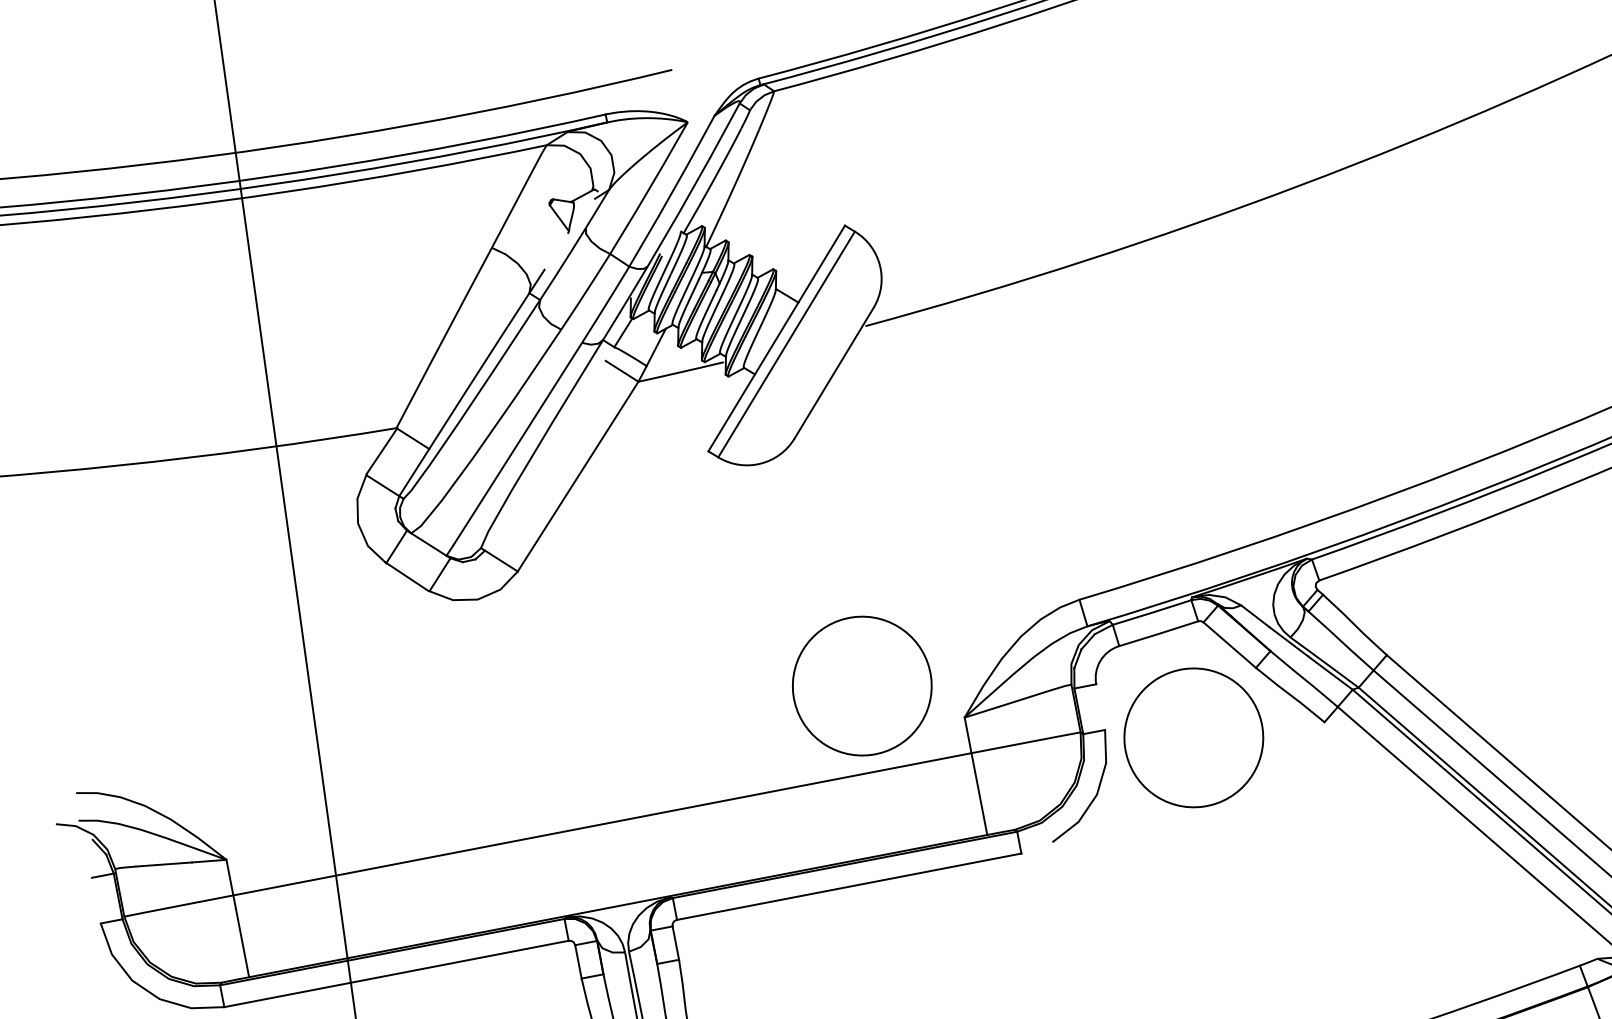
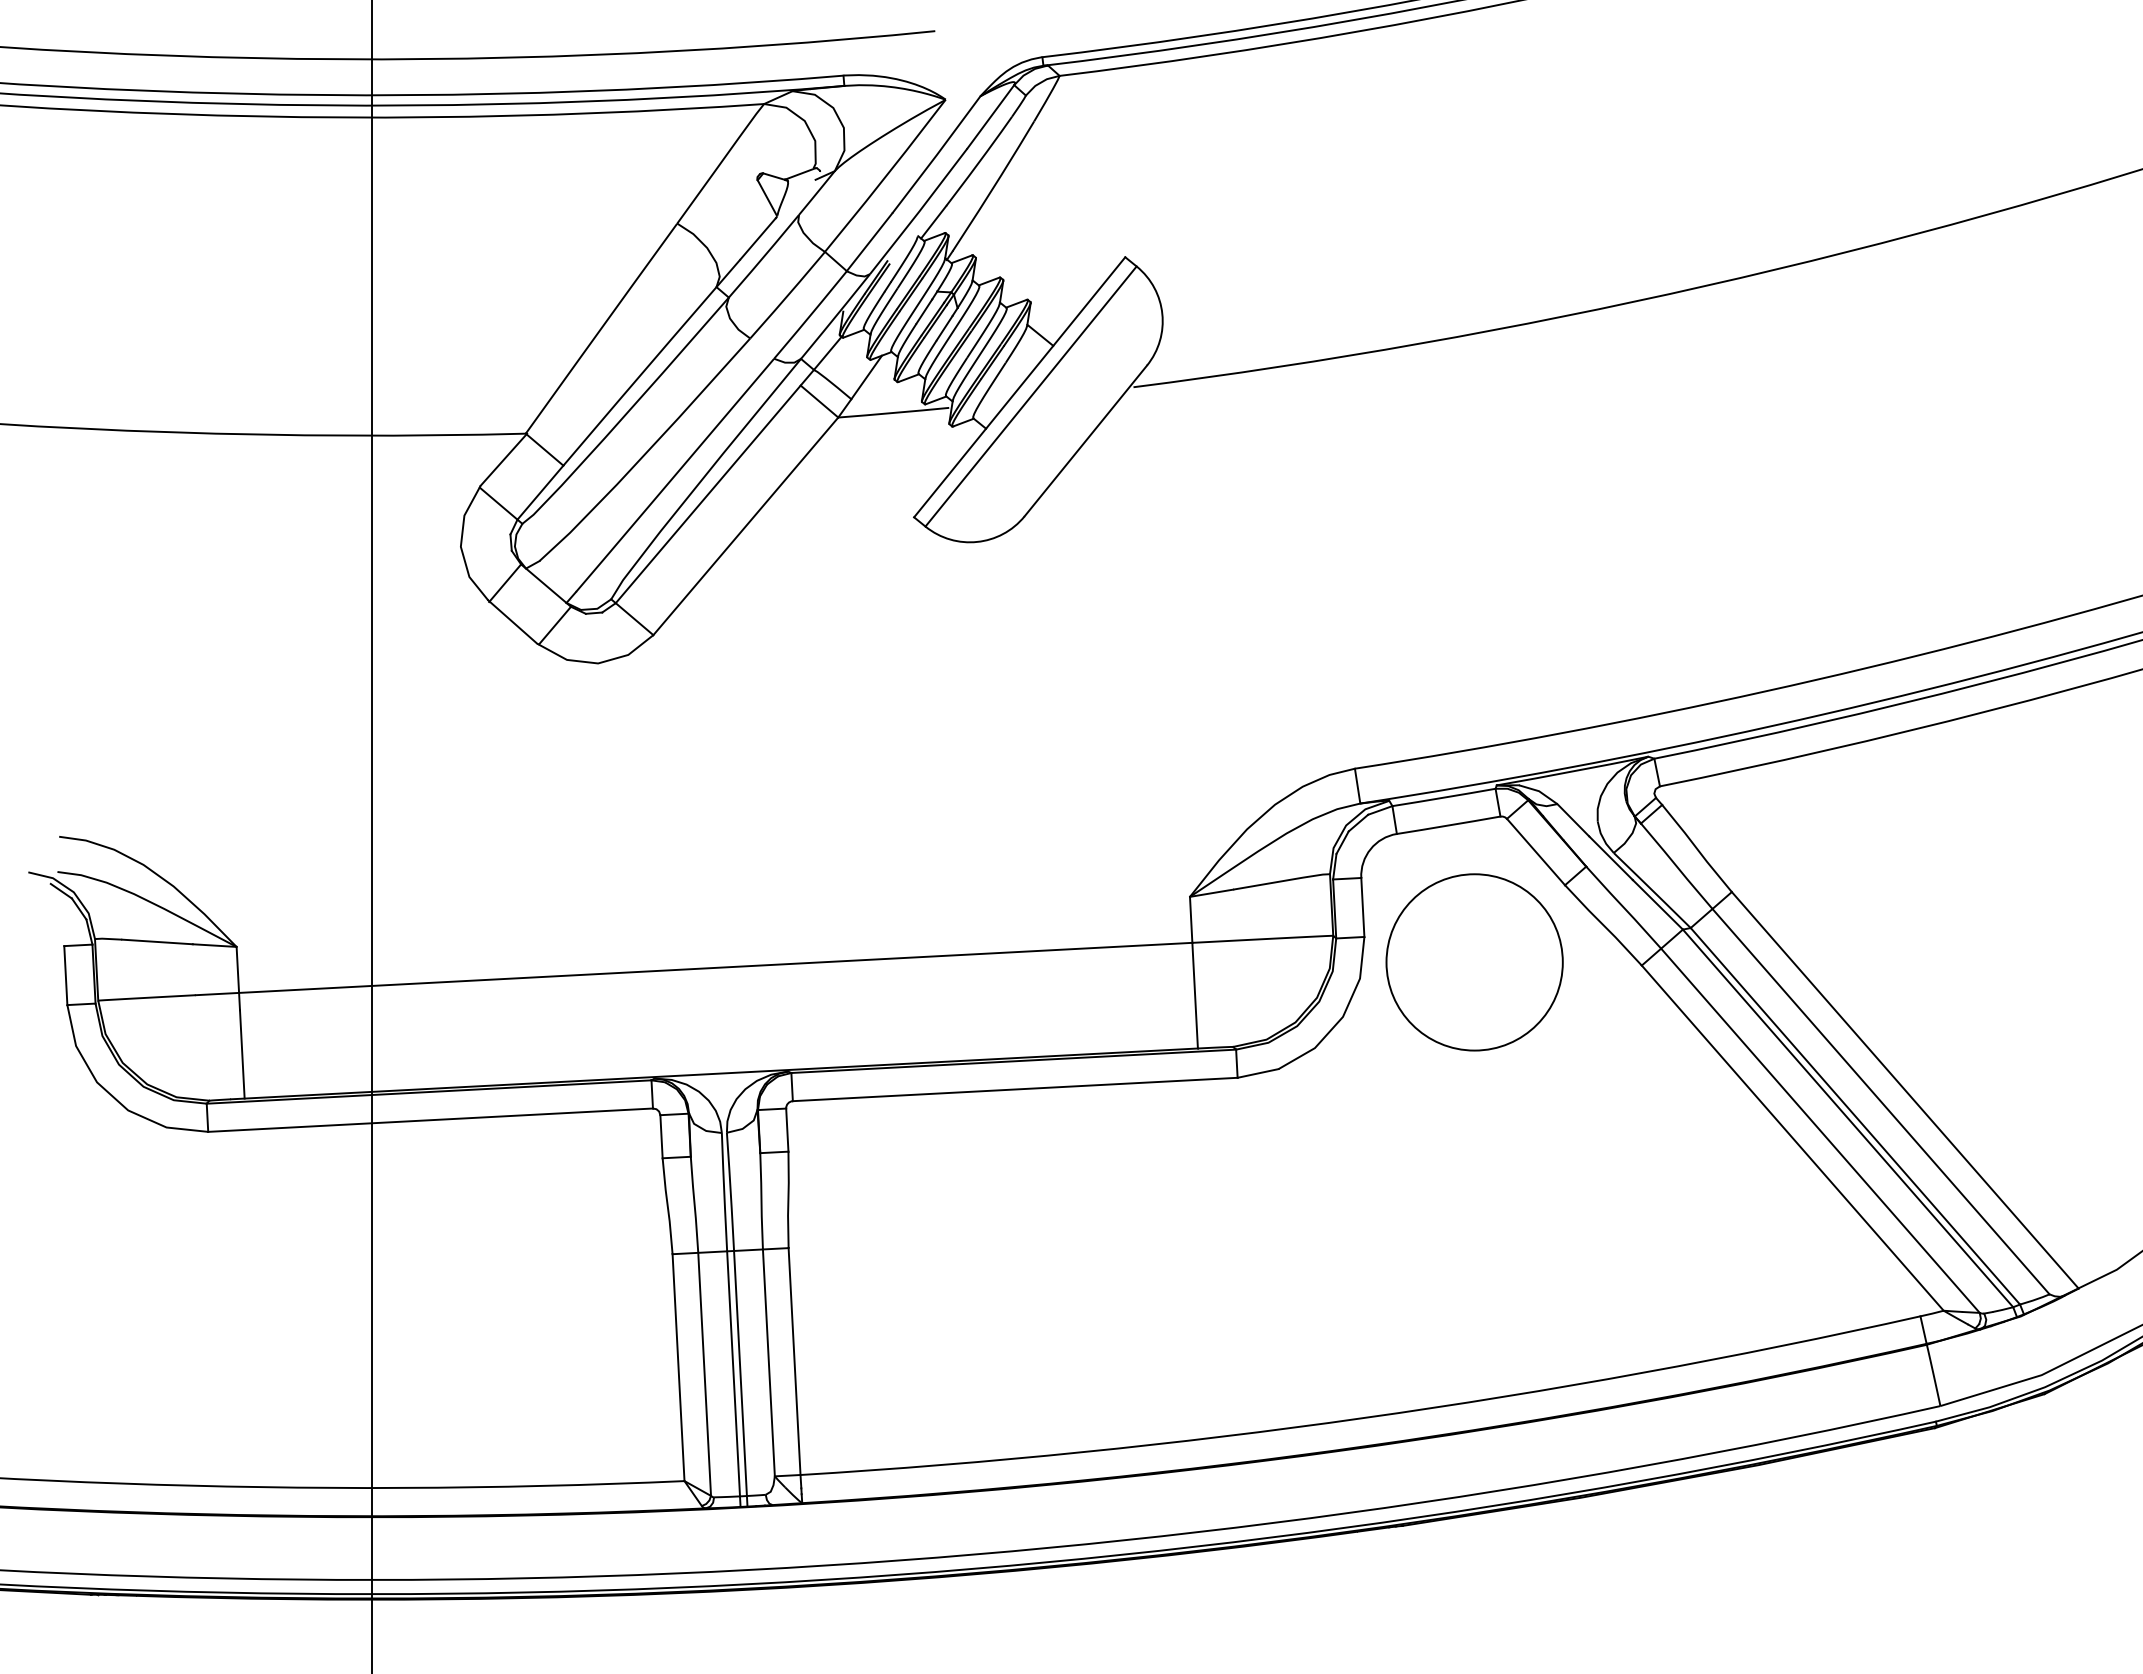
line: (556, 250) -> (757, 238), added
line: (549, 448) -> (714, 486), added
circle: (862, 686) -> (1066, 839), removed
line: (1100, 706) -> (1362, 906), added
line: (82, 834) -> (60, 890), added
line: (1460, 840) -> (1792, 1137), added
line: (1036, 848) -> (1257, 1073), added
line: (96, 900) -> (65, 975), added

